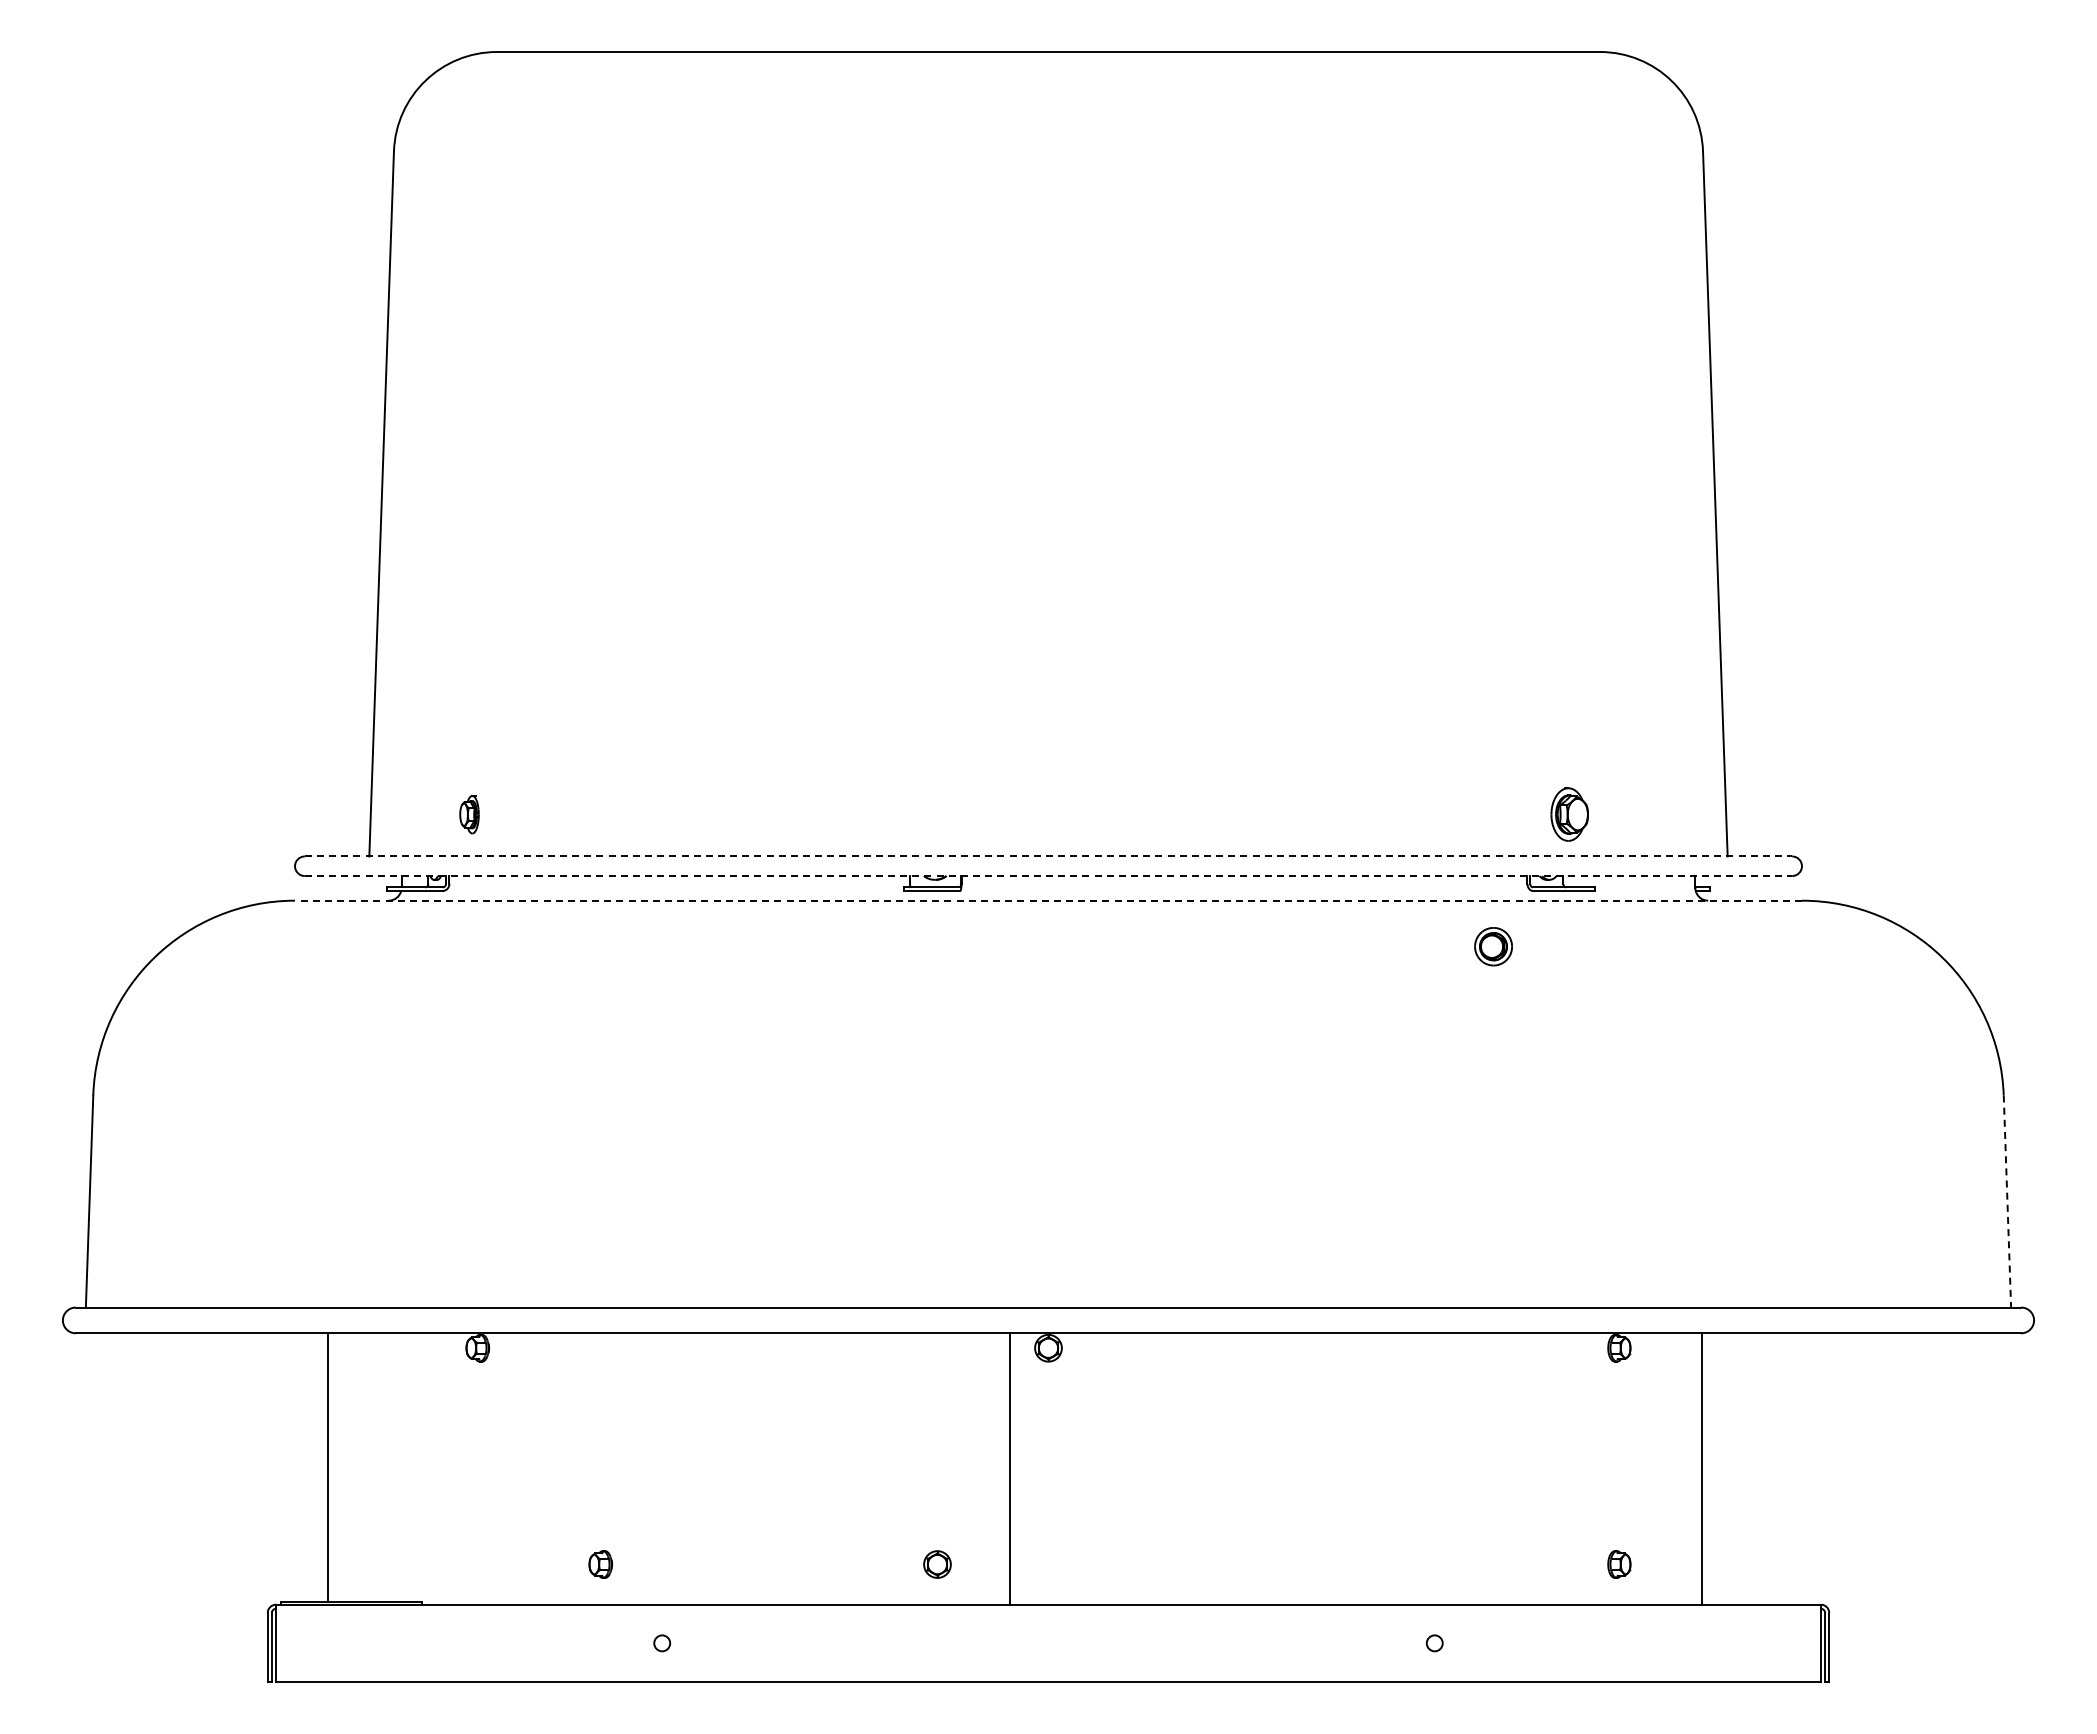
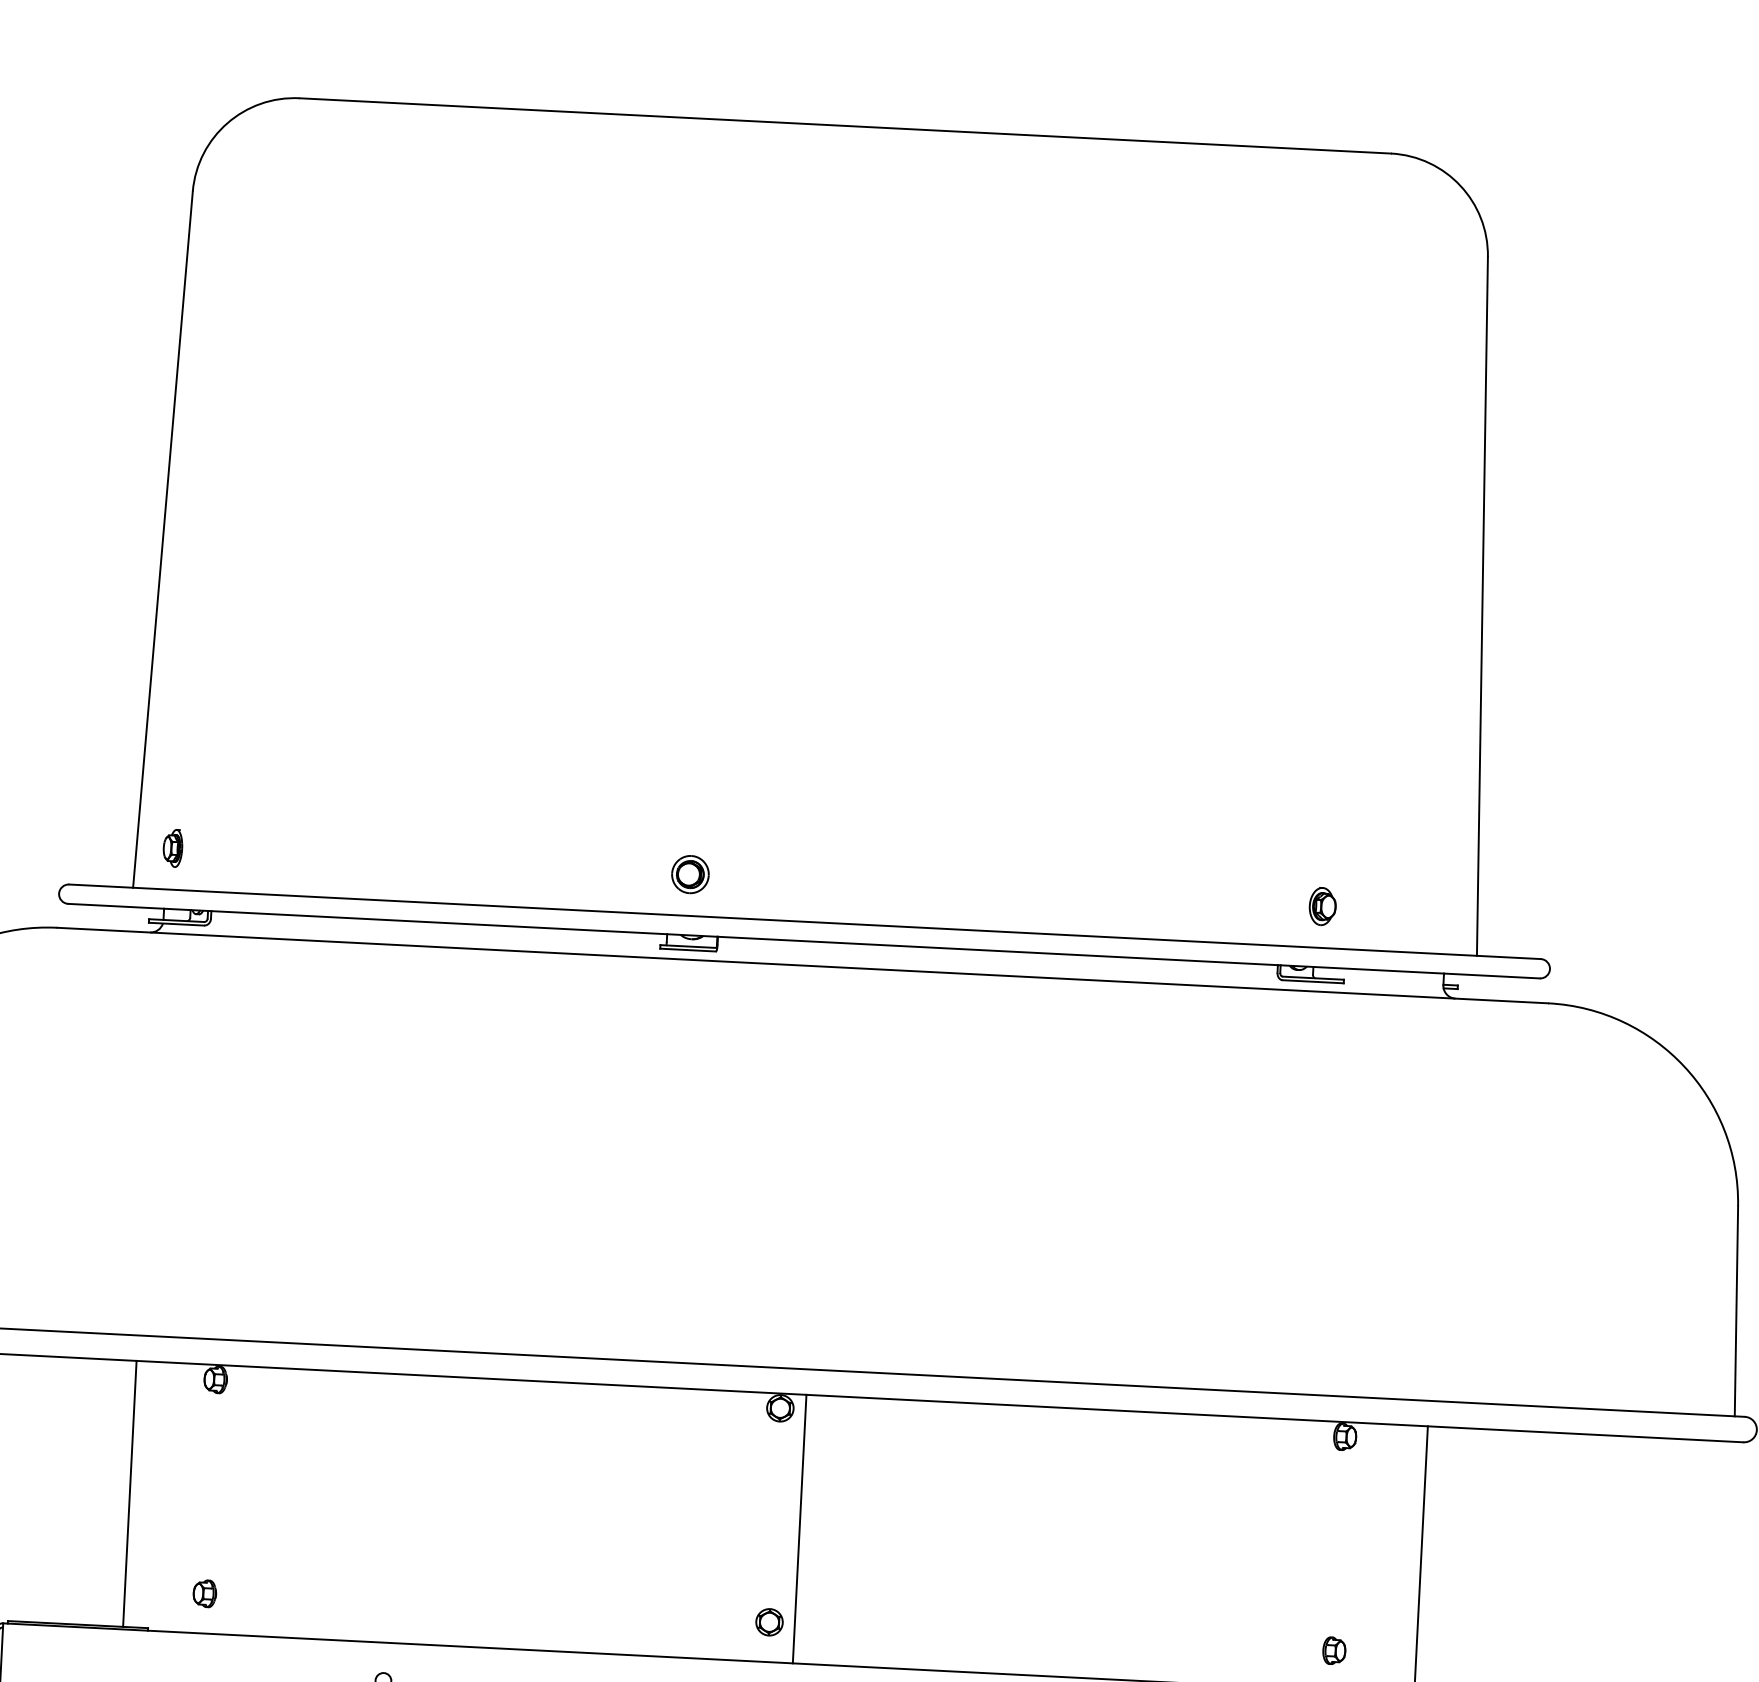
part: (469, 814) -> (172, 848), moved
part: (1569, 814) -> (1322, 906), size x0.71
line: (1048, 856) -> (805, 921), dashed -> solid
line: (1048, 876) -> (804, 941), dashed -> solid
line: (1048, 900) -> (802, 965), dashed -> solid
part: (1493, 946) -> (690, 874), moved
line: (2007, 1202) -> (1736, 1312), dashed -> solid
line: (328, 1467) -> (130, 1493), moved
line: (1010, 1468) -> (800, 1528), moved
part: (600, 1564) -> (204, 1593), moved
part: (937, 1564) -> (769, 1622), moved

